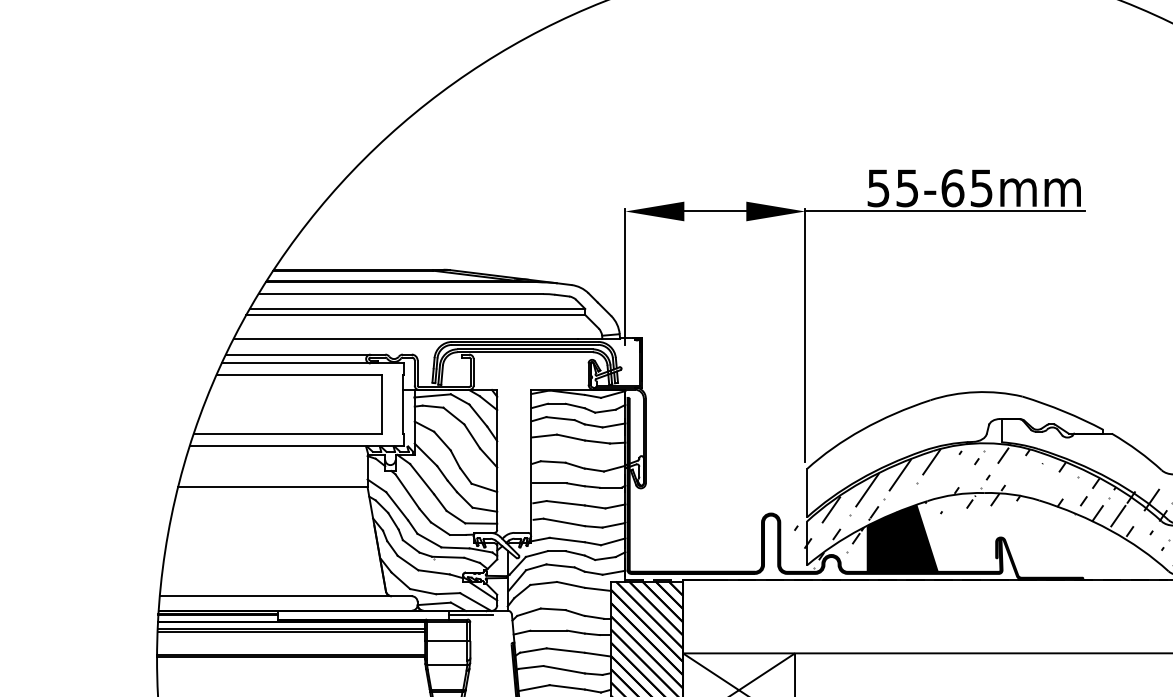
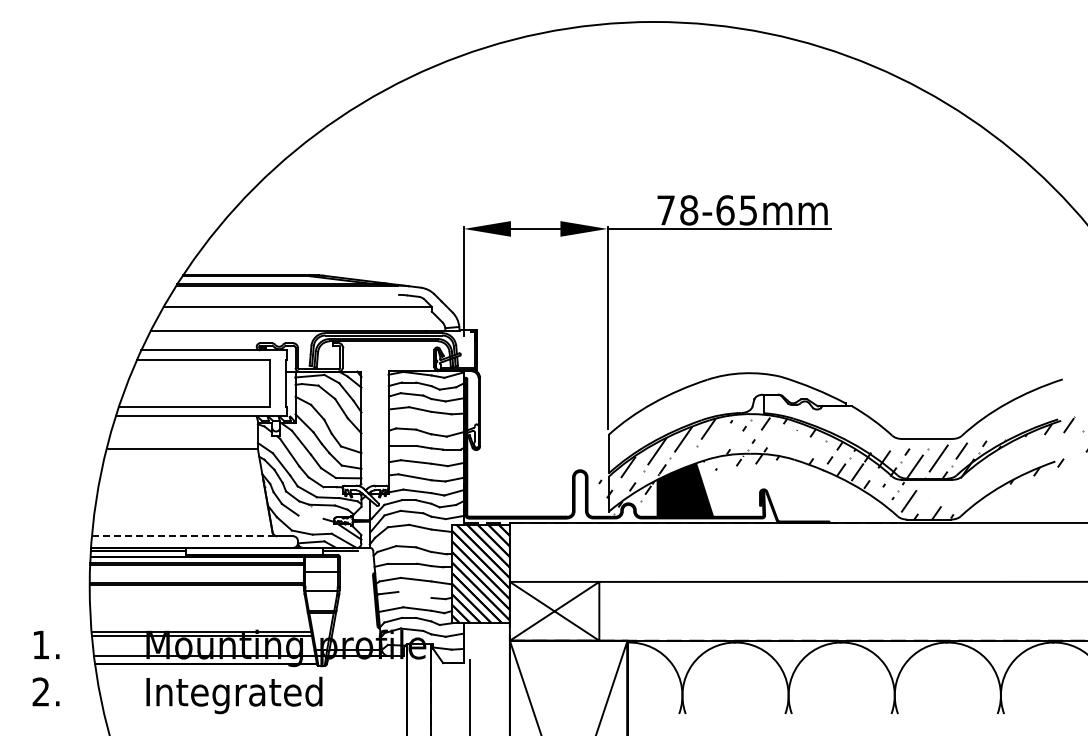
text: (892, 188) -> (677, 210), 55-65mm -> 78-65mm
line: (400, 293) -> (284, 294), removed
line: (415, 314) -> (296, 311), removed
line: (298, 354) -> (202, 343), removed
line: (433, 571) -> (310, 516), removed
line: (275, 596) -> (184, 536), solid -> dashed
line: (563, 669) -> (414, 594), removed

